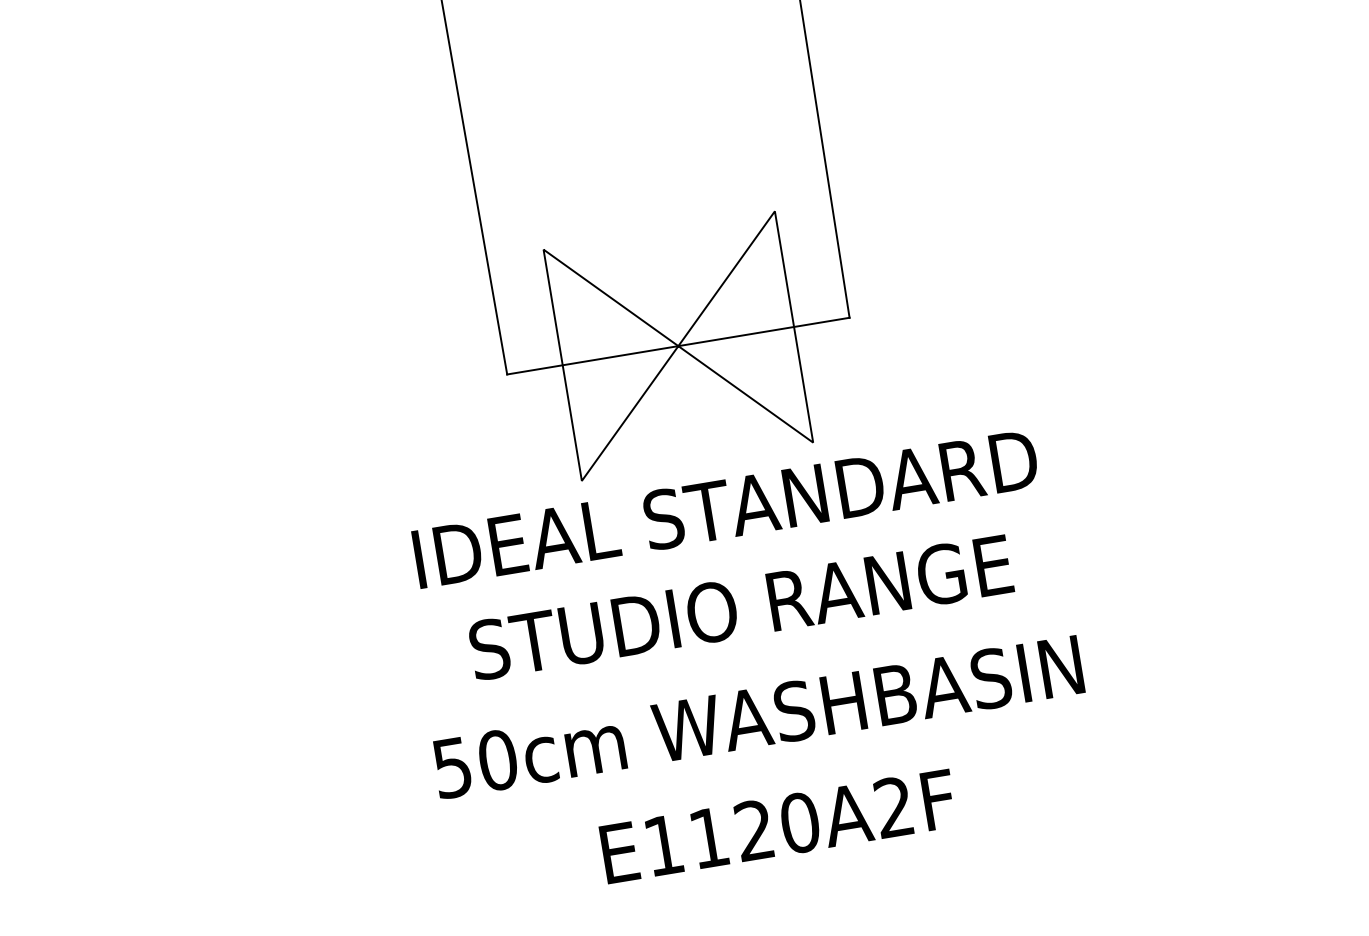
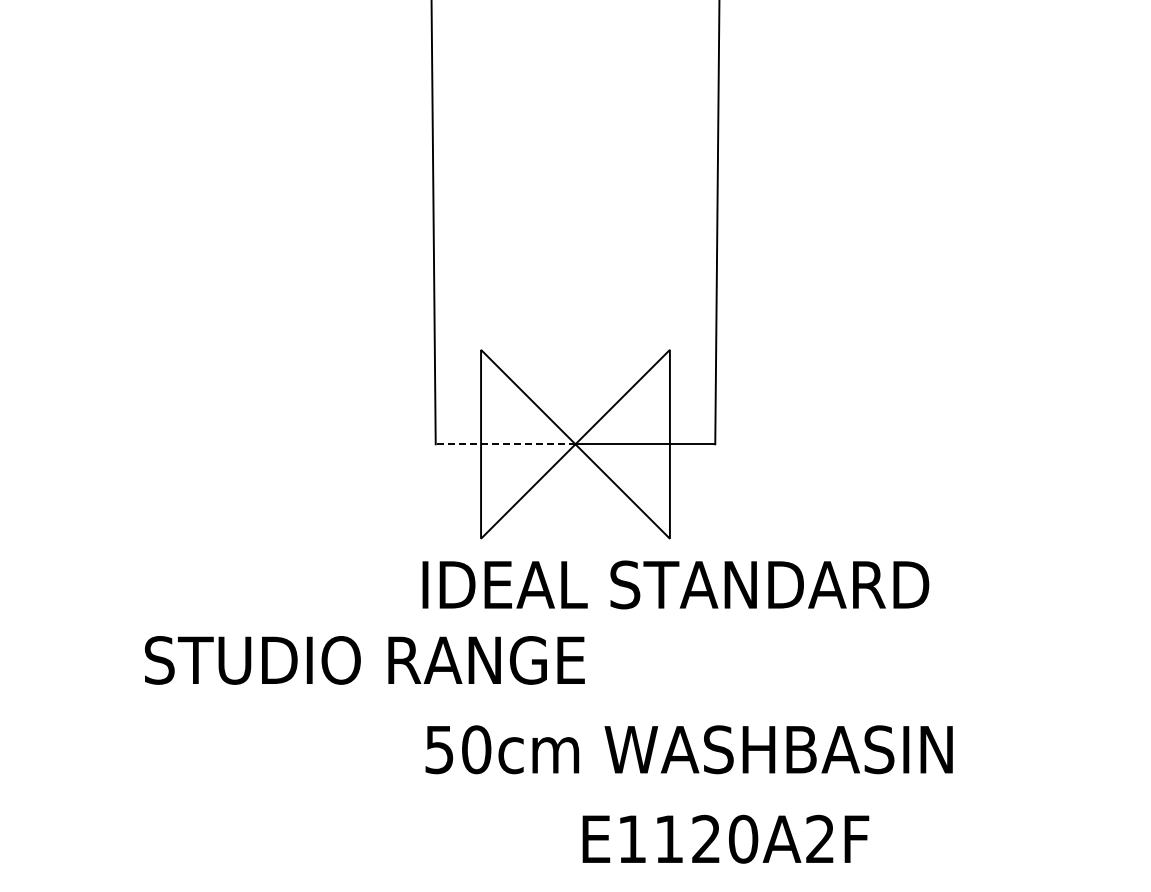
line: (592, 360) -> (505, 444), solid -> dashed
text: (725, 508) -> (675, 584), moved
text: (740, 607) -> (364, 660), moved
text: (757, 717) -> (688, 749), moved
text: (777, 825) -> (725, 838), moved

